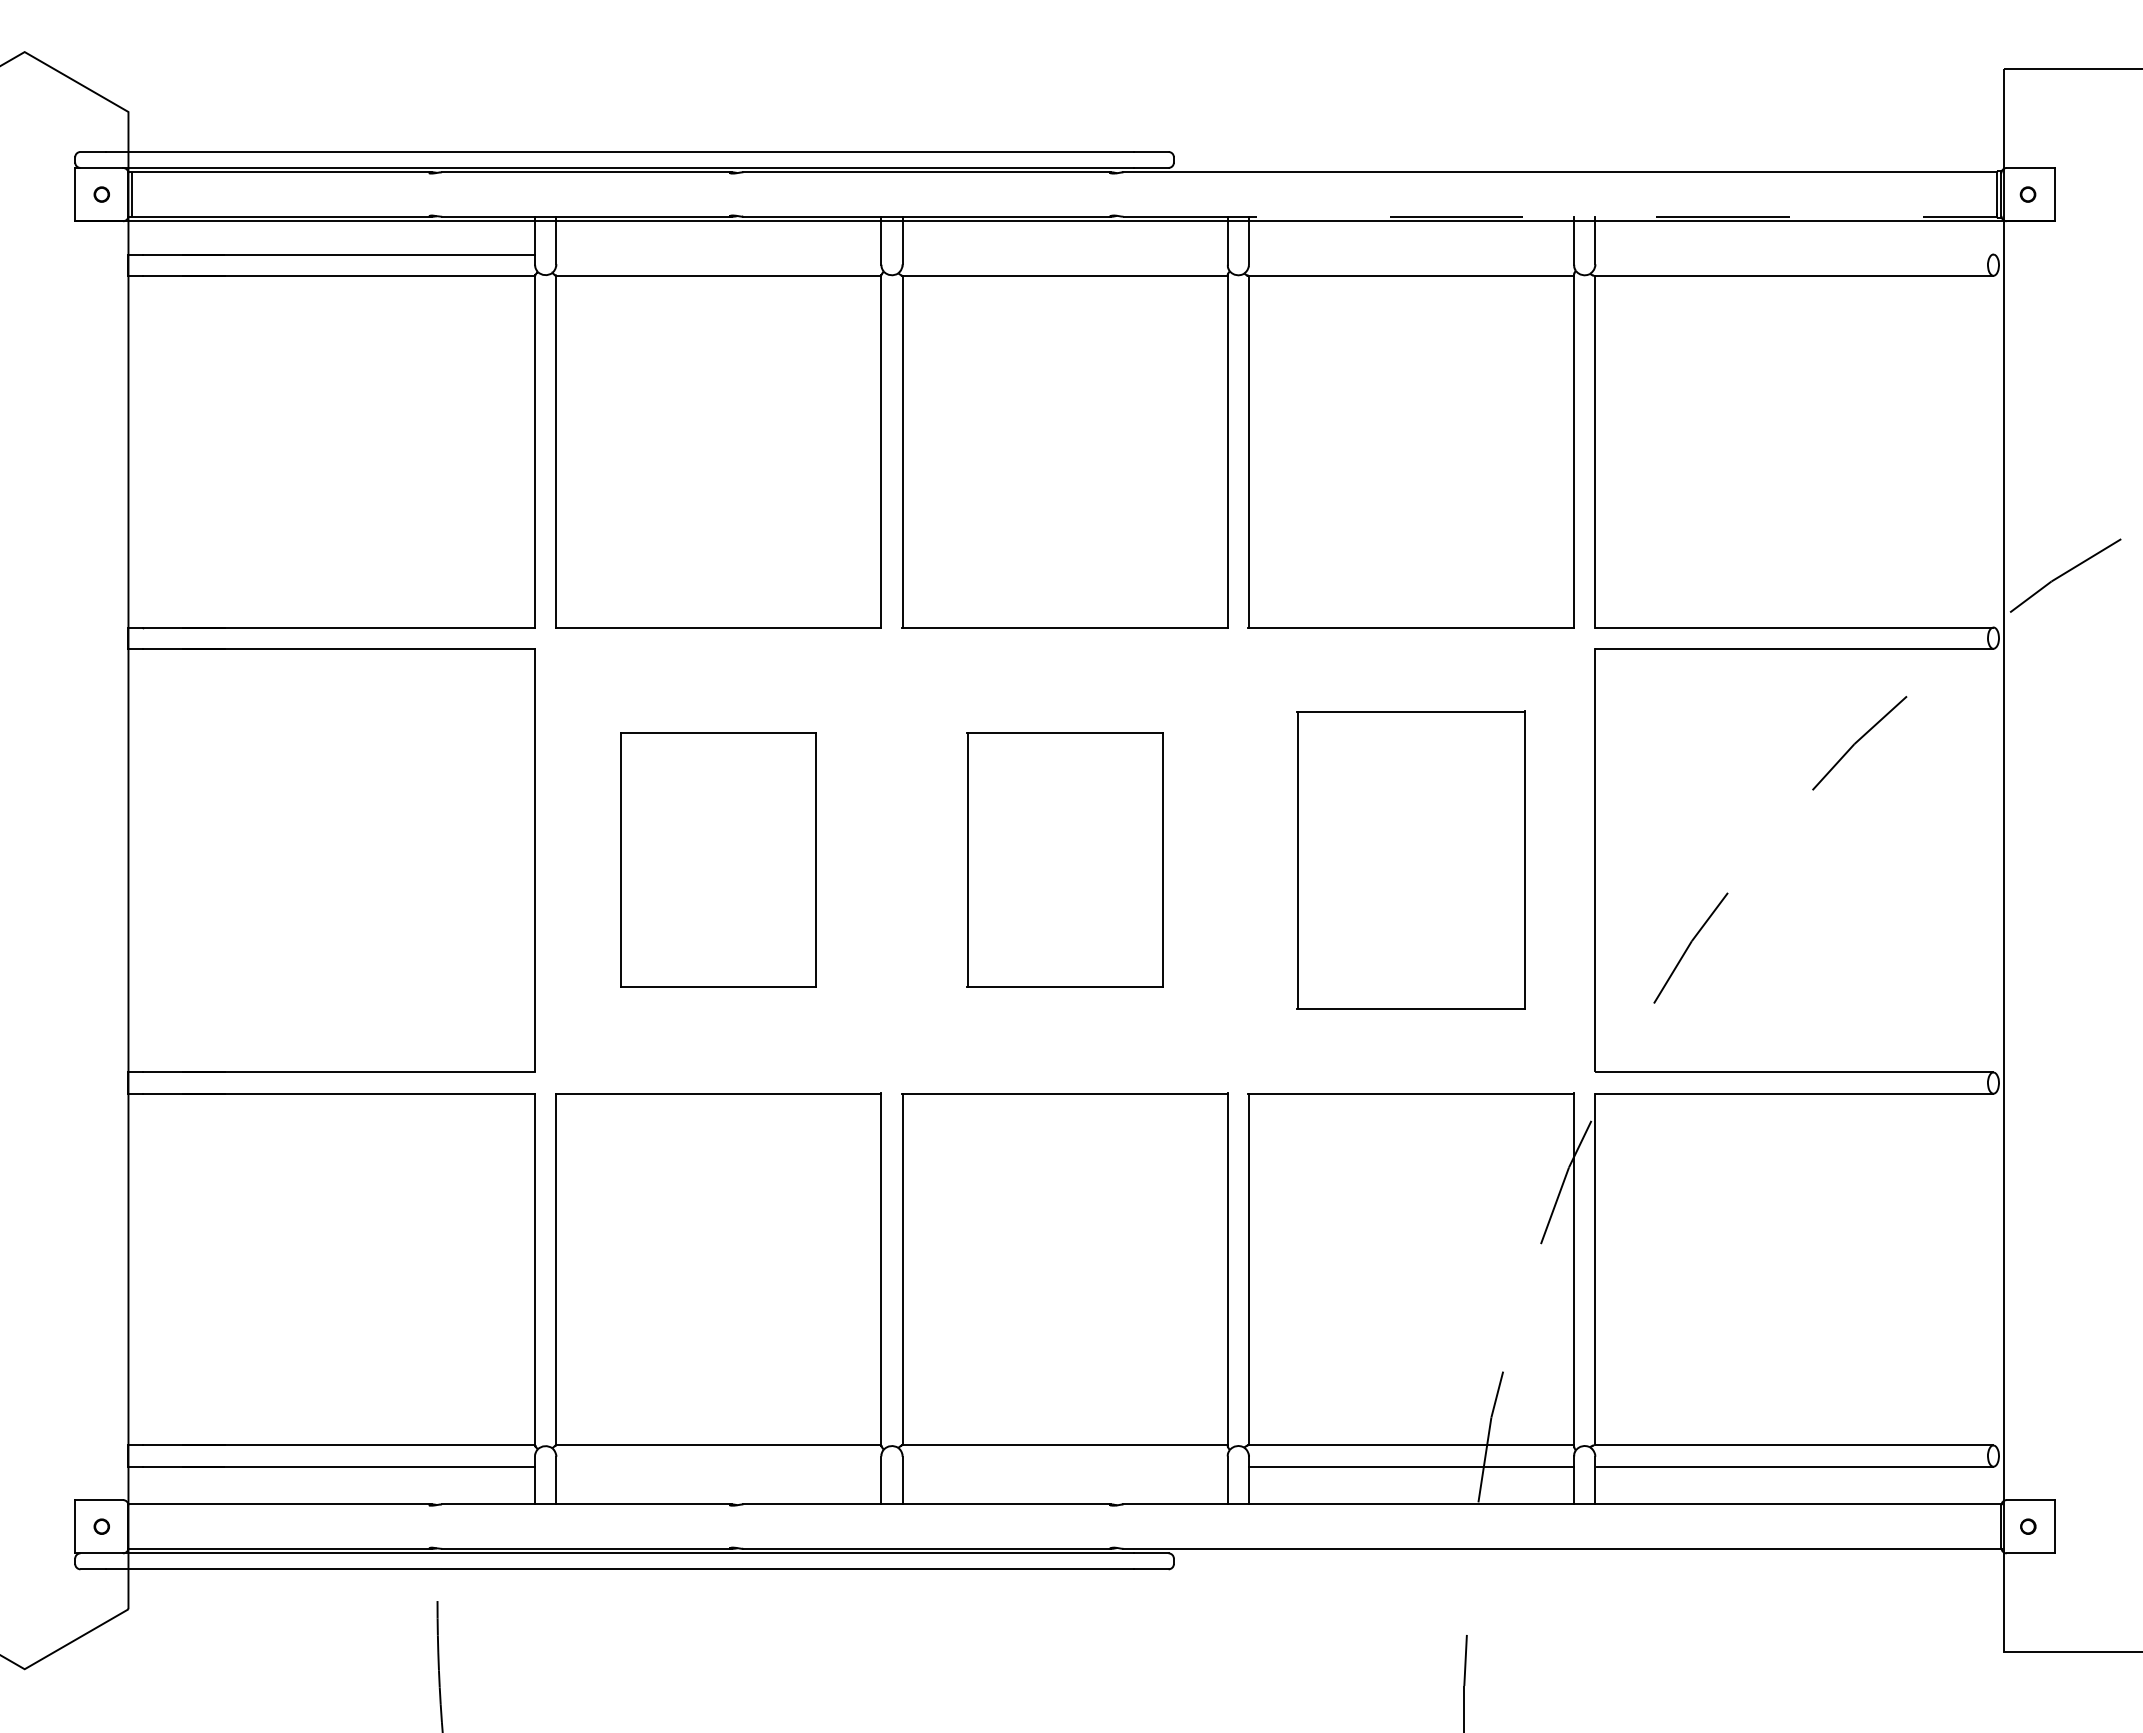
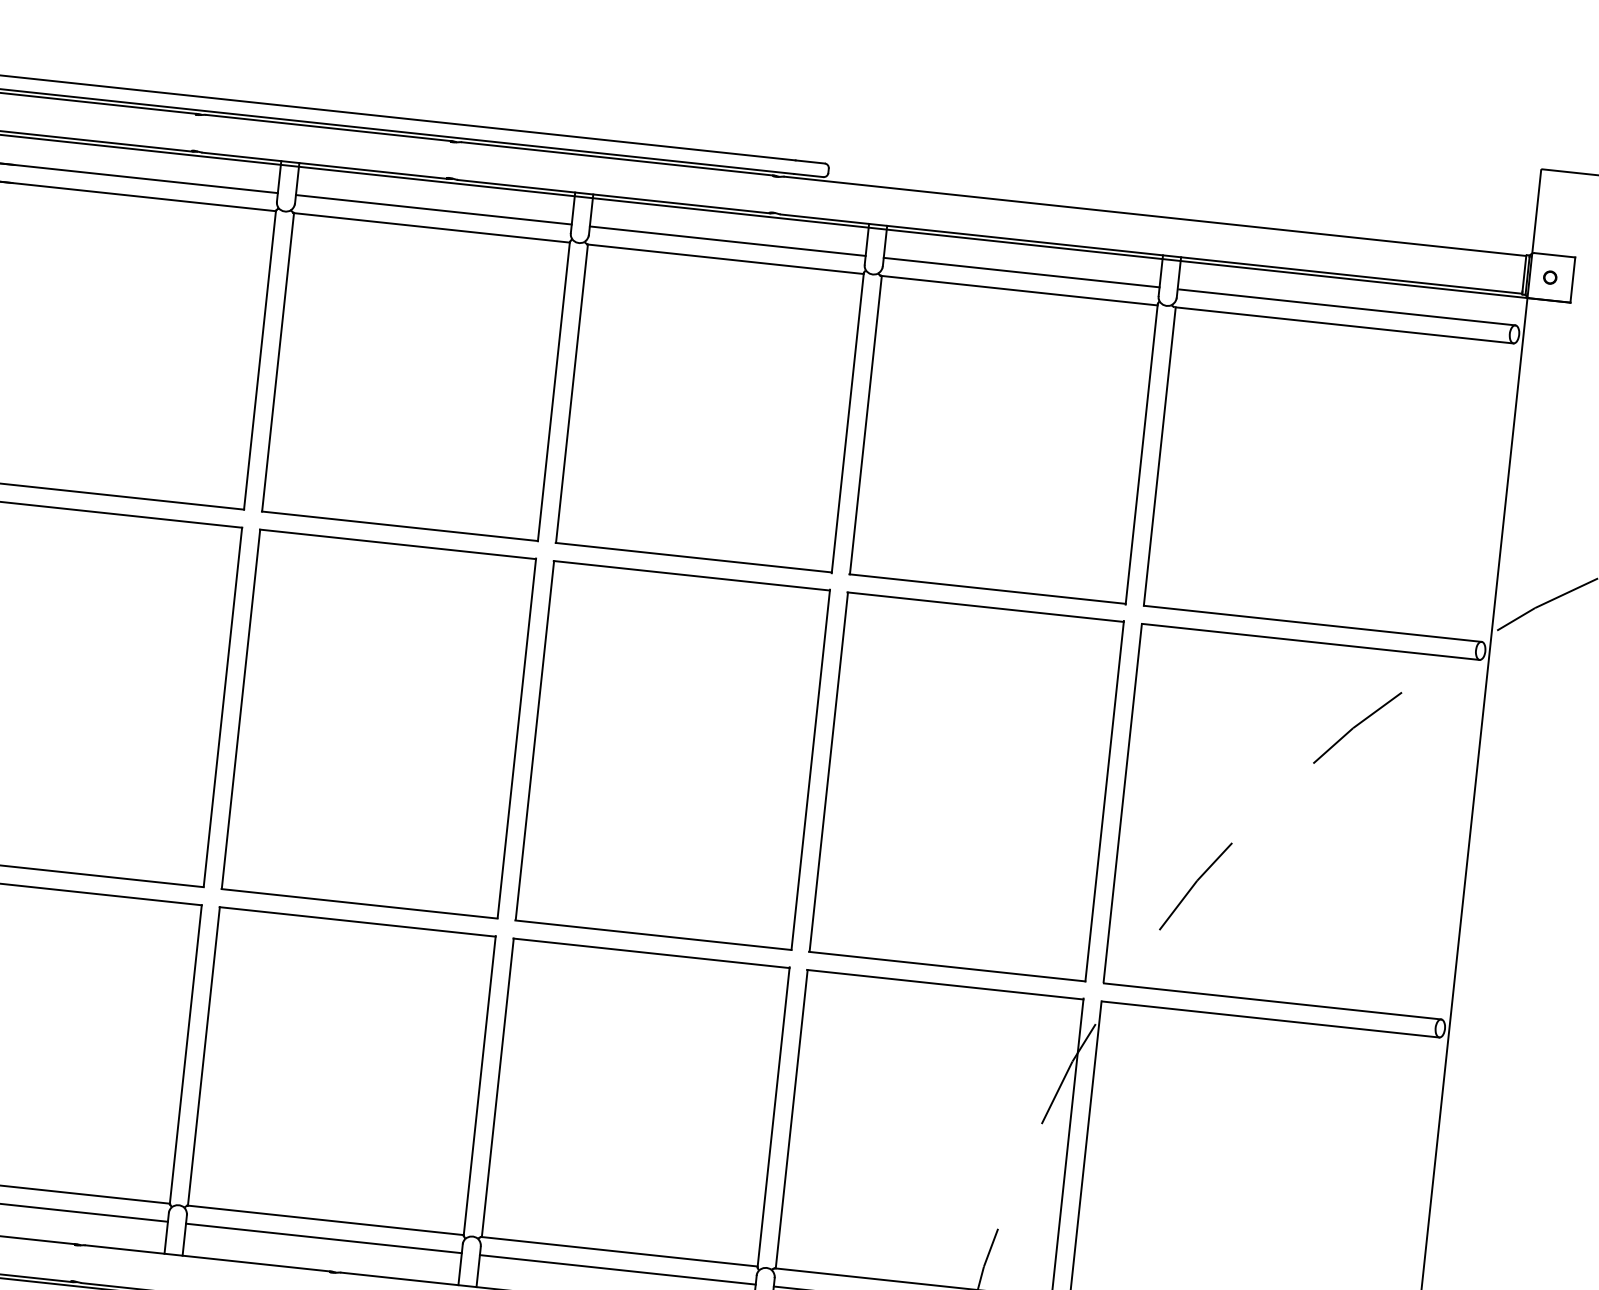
line: (1560, 216) -> (1151, 253), dashed -> solid
line: (718, 254) -> (433, 209), added
line: (1064, 254) -> (727, 241), added
line: (1411, 254) -> (1021, 272), added
line: (1795, 254) -> (1347, 307), added
part: (718, 859) -> (378, 723), size x1.67
part: (1064, 859) -> (672, 754), size x1.67
part: (1410, 859) -> (965, 785), size x1.43
line: (718, 1466) -> (323, 1238), added
line: (1064, 1466) -> (617, 1269), added

